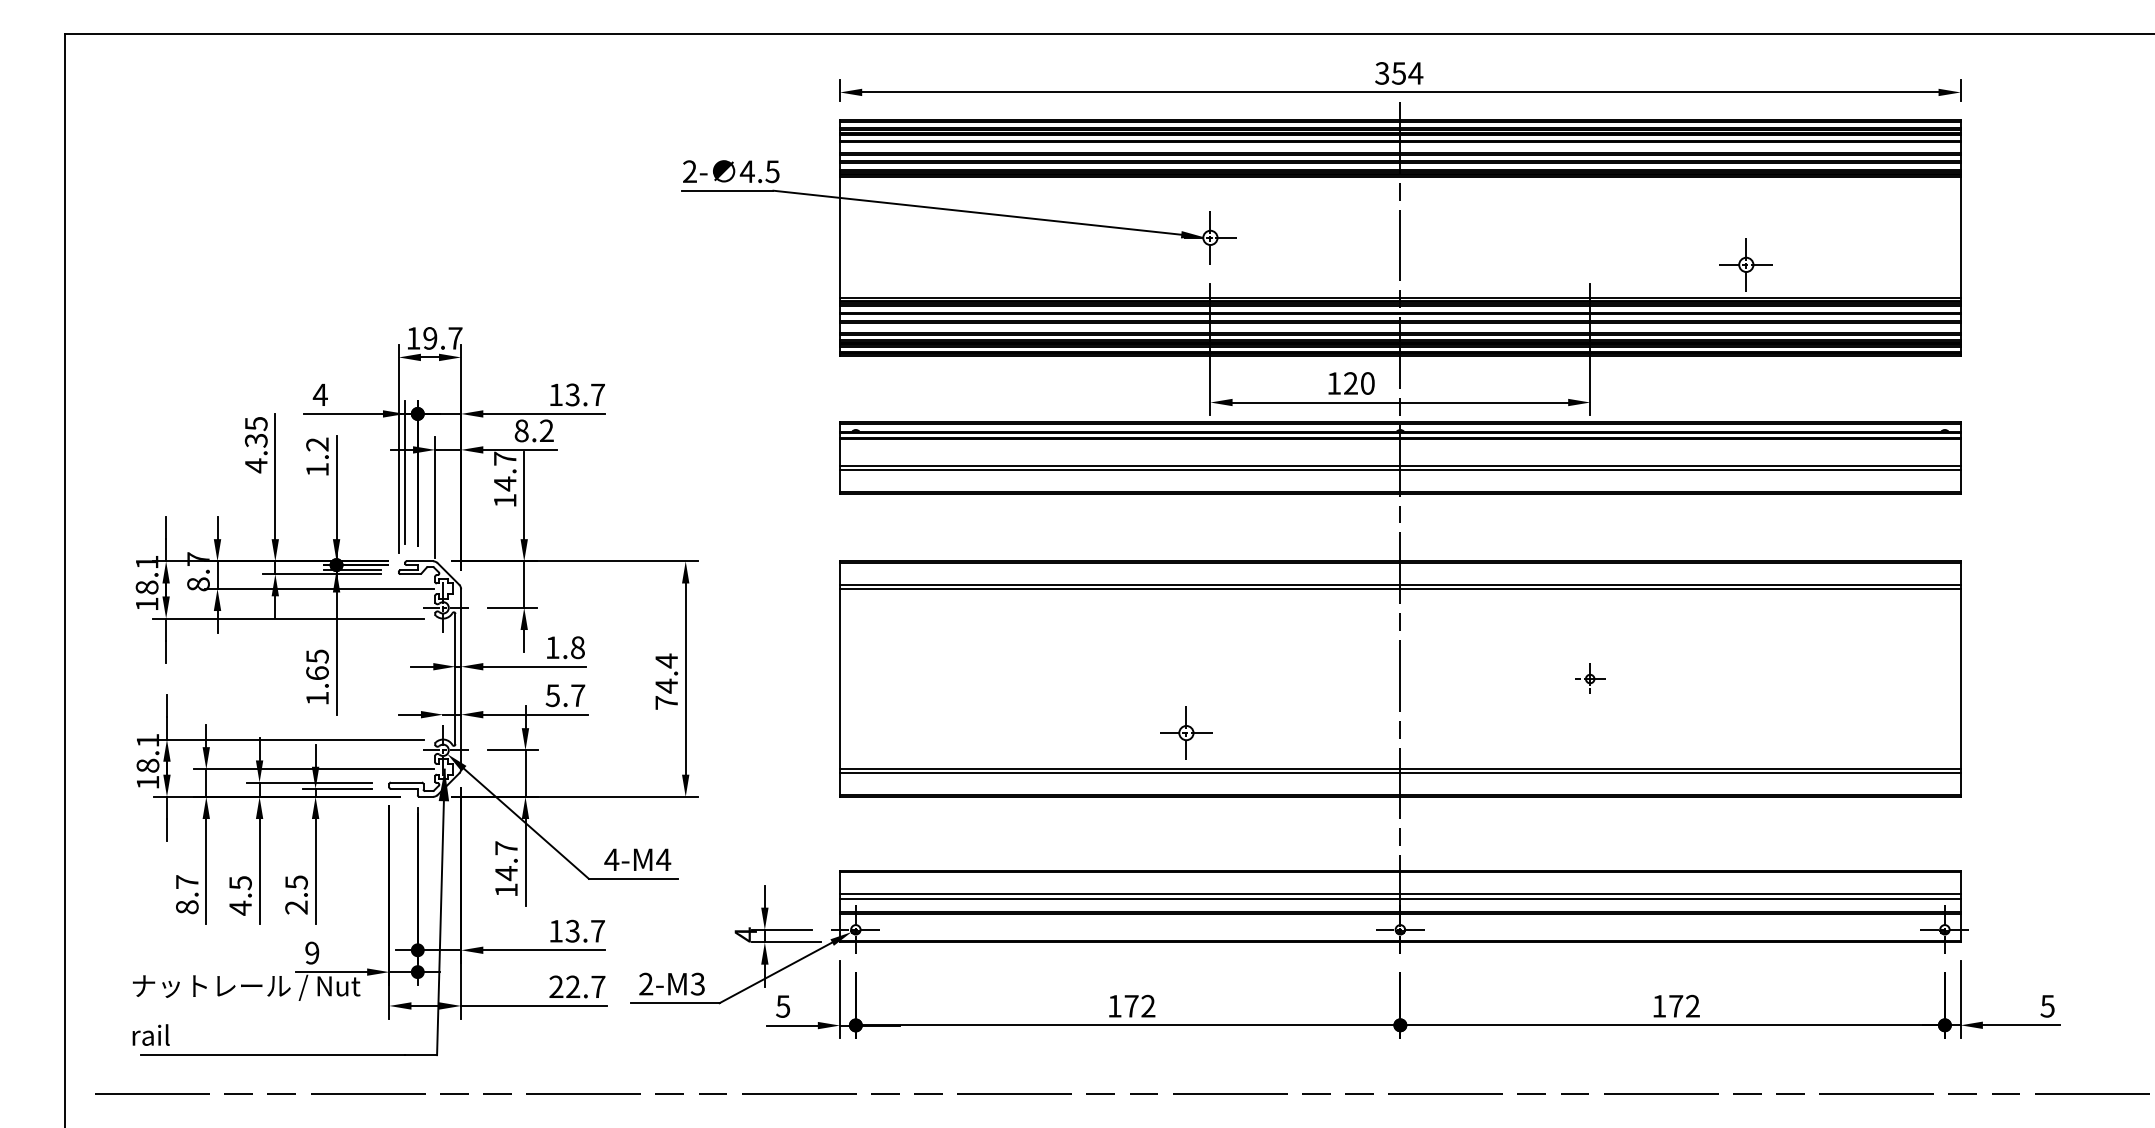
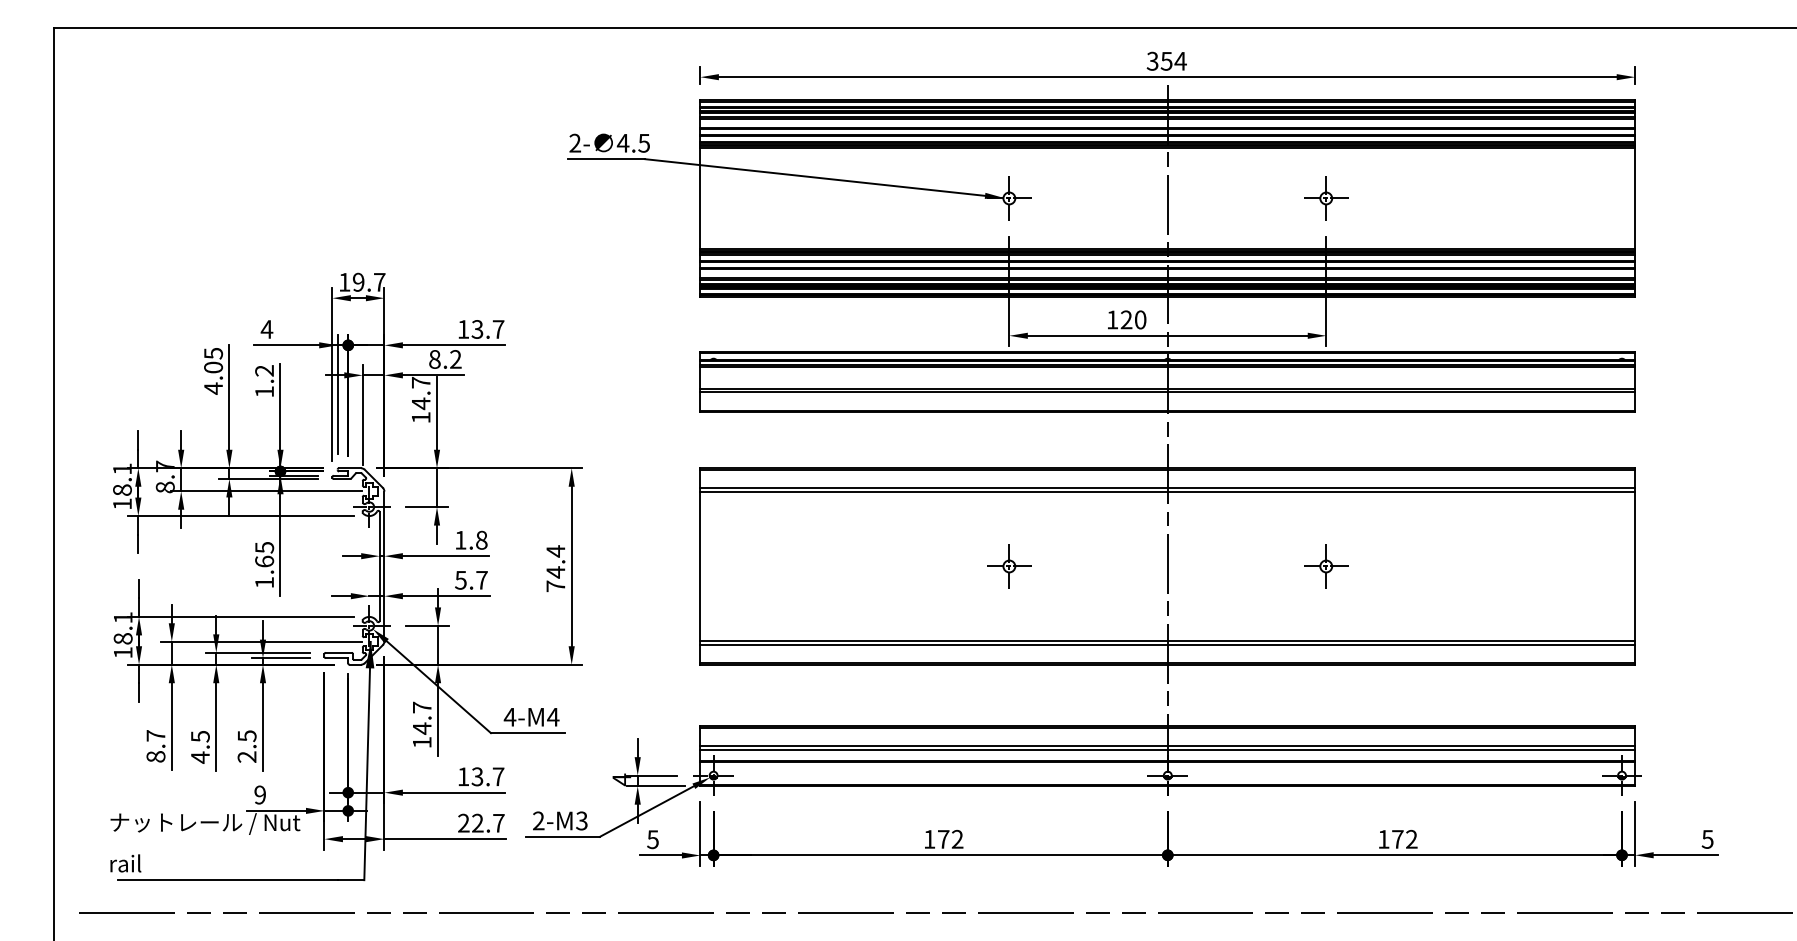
part: (1745, 264) -> (1325, 198), moved
text: (256, 440) -> (213, 367), 4.35 -> 4.05
part: (1589, 678) -> (1325, 566), size x1.67
part: (1186, 732) -> (1009, 566), moved

